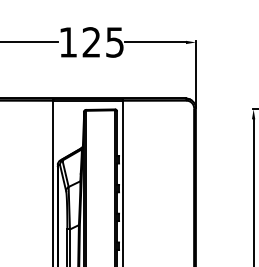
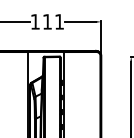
text: (101, 41) -> (52, 21), 125 -> 111

